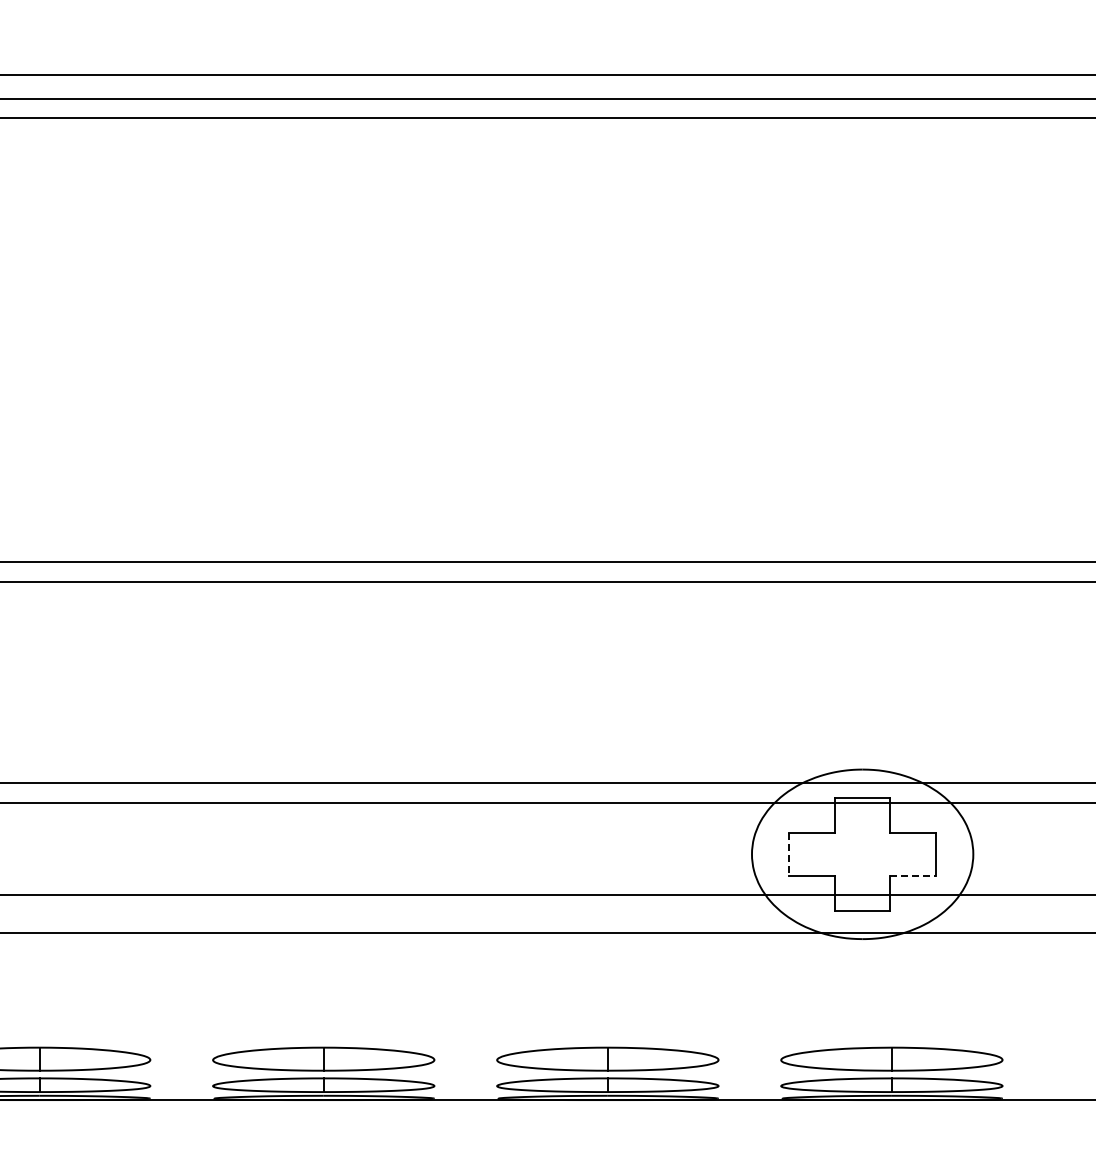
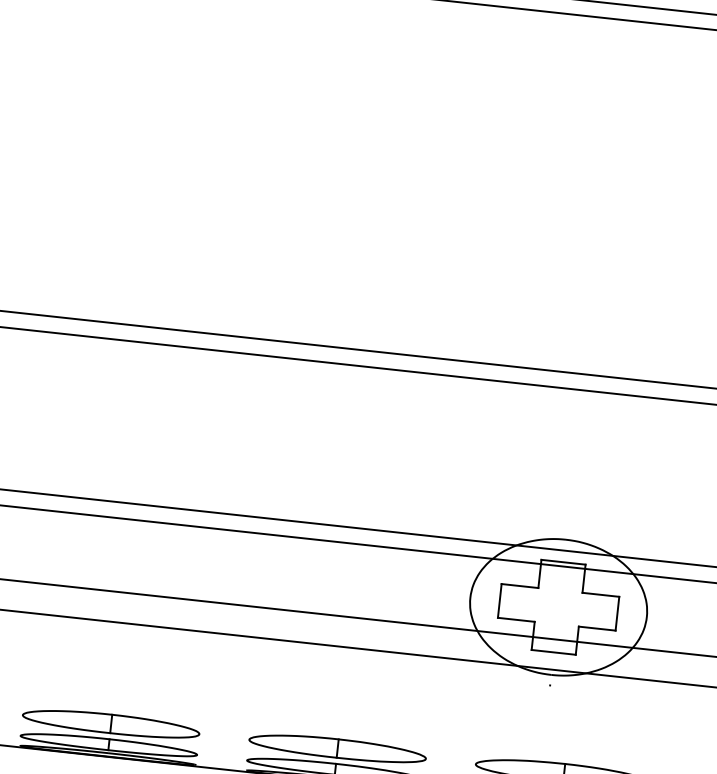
line: (788, 854) -> (499, 601), dashed -> solid
line: (913, 875) -> (597, 628), dashed -> solid

